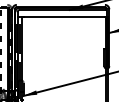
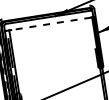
line: (64, 16) -> (51, 23), solid -> dashed

